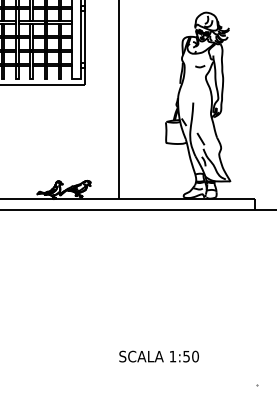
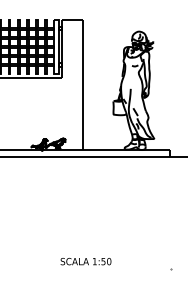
text: (158, 356) -> (85, 261), moved

